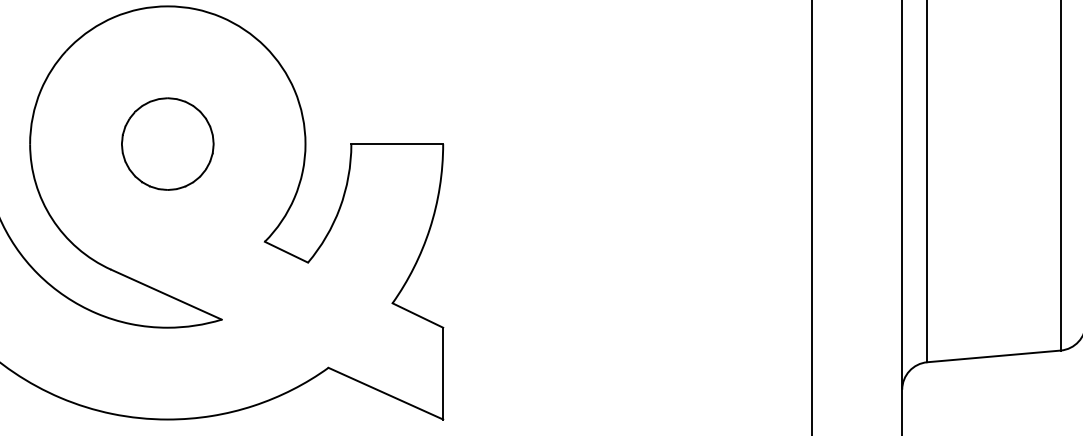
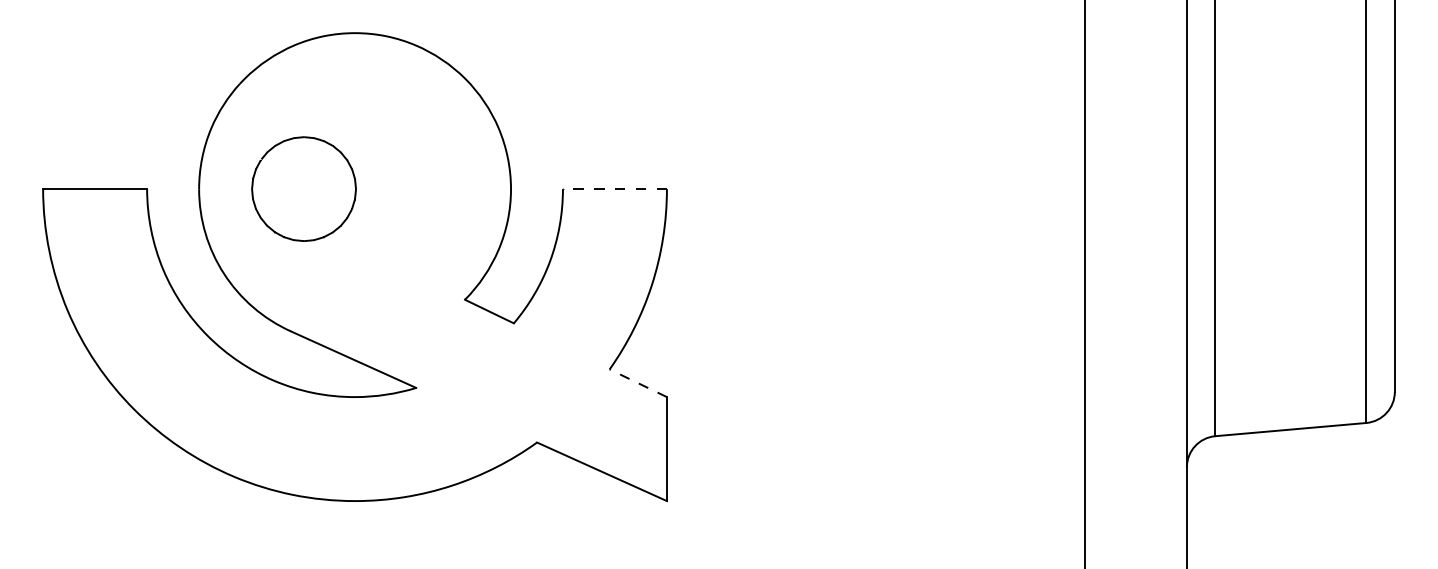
part: (167, 143) -> (303, 188), moved
line: (396, 144) -> (614, 189), solid -> dashed
line: (418, 315) -> (638, 383), solid -> dashed

